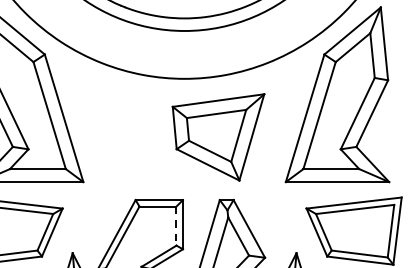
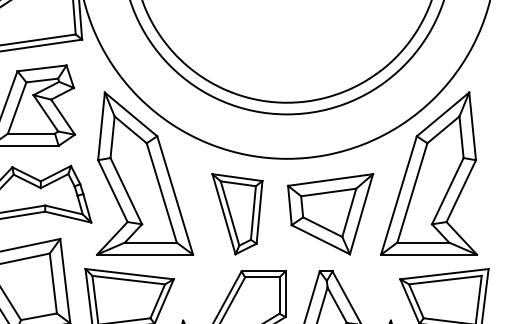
part: (218, 137) -> (330, 214), moved
part: (131, 138) -> (237, 214), added
line: (176, 227) -> (279, 296), dashed -> solid

